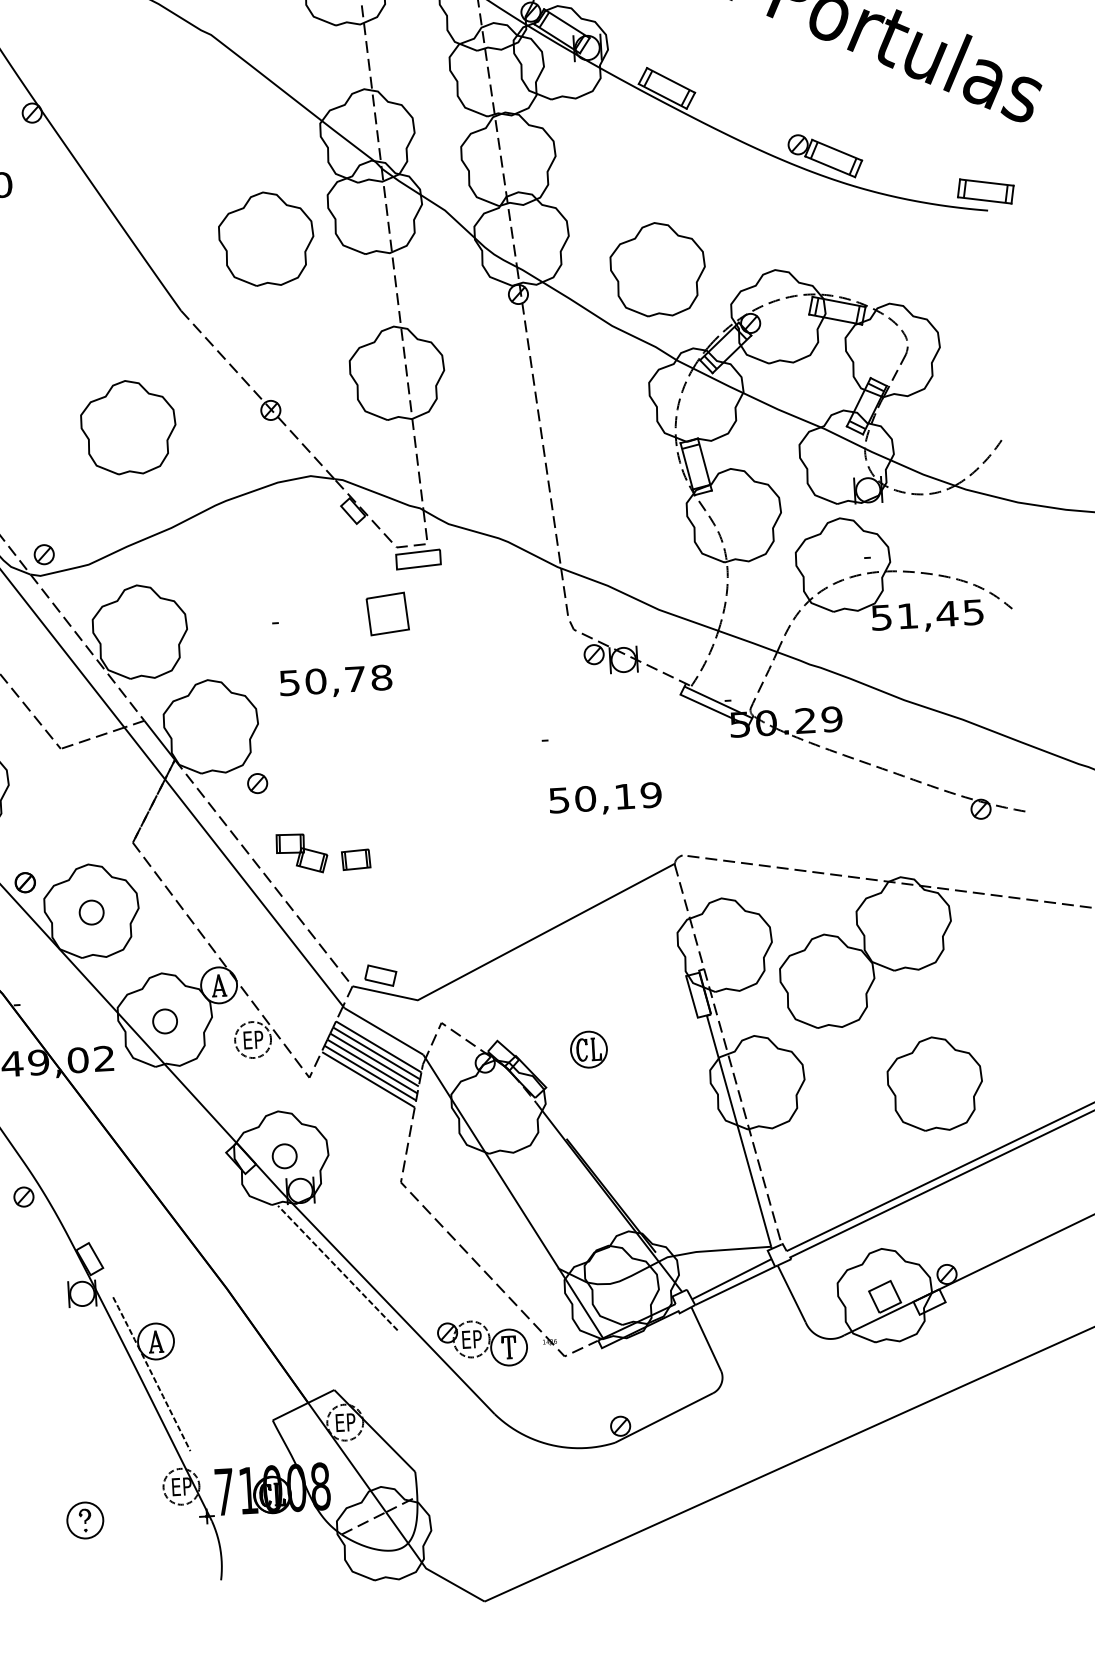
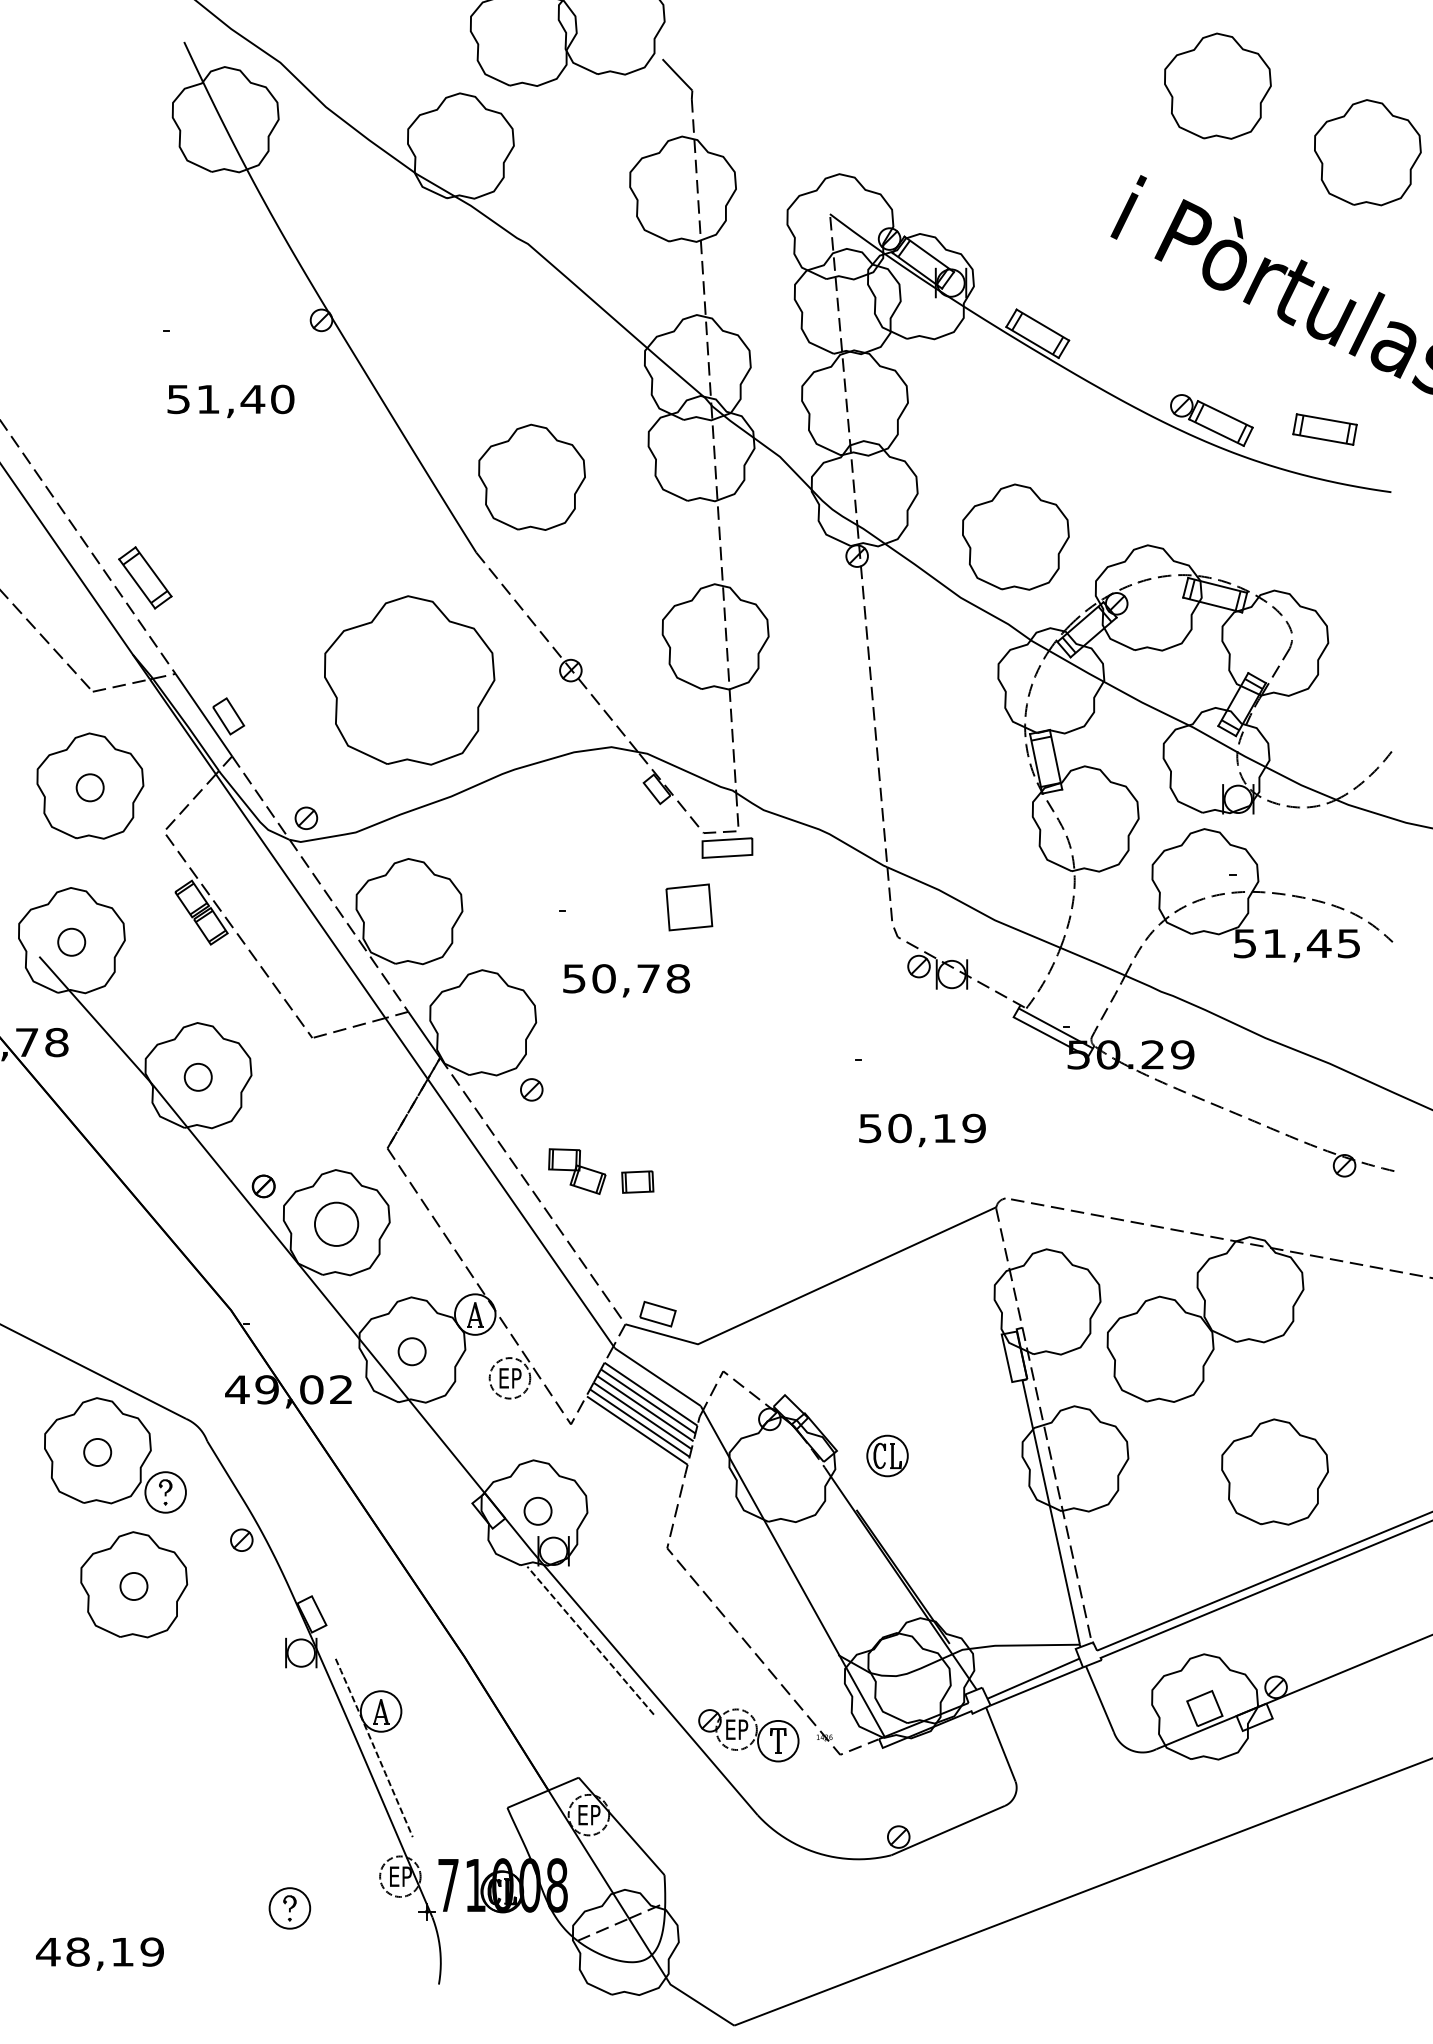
part: (985, 191) -> (1324, 429), moved
part: (265, 238) -> (531, 476), moved
part: (128, 427) -> (409, 680), size x1.6
part: (91, 912) -> (336, 1224), size x1.6
part: (588, 1049) -> (887, 1455), moved

